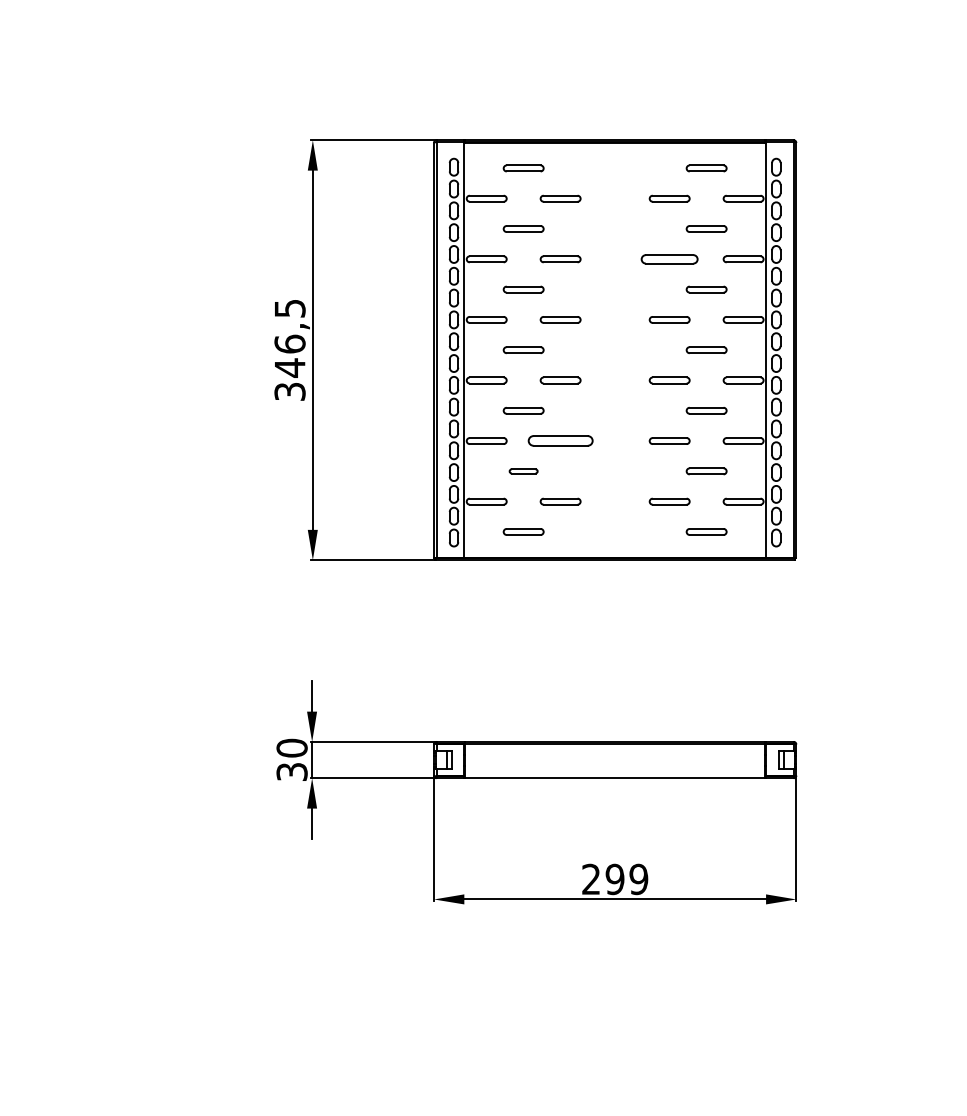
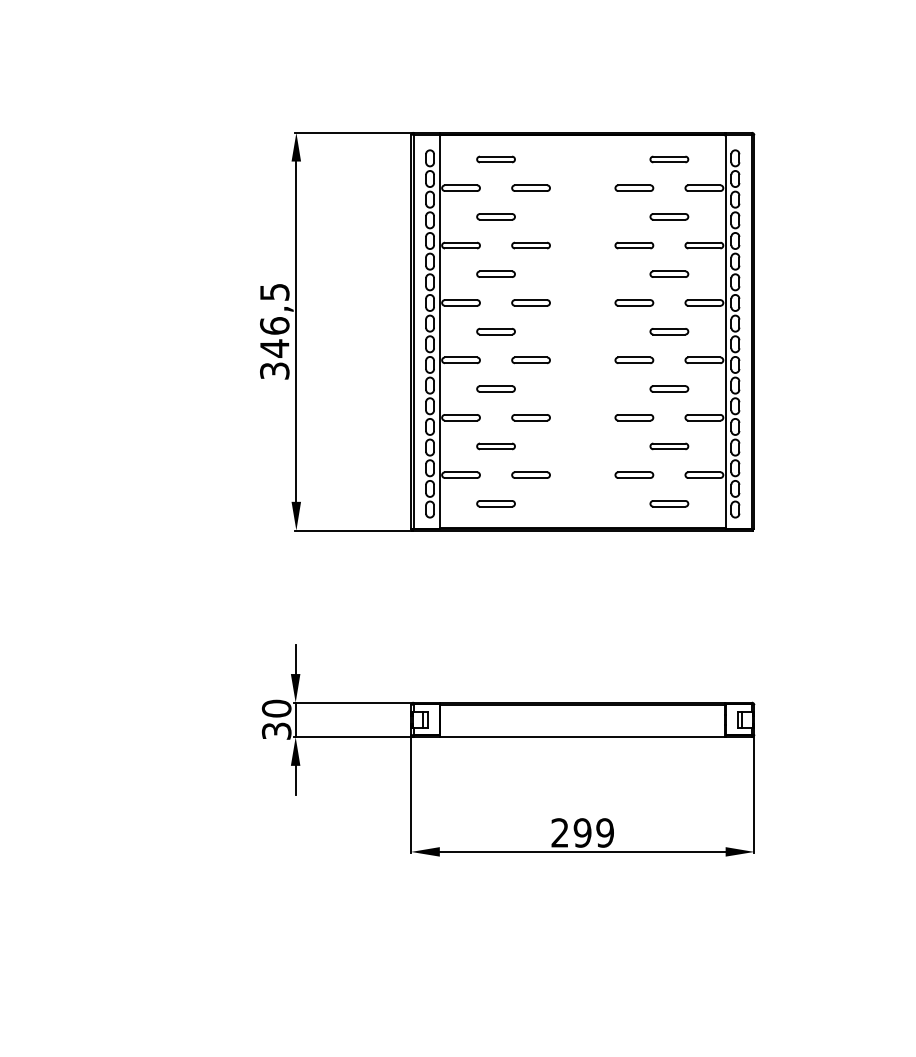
part: (669, 259) -> (634, 245), size x0.71
part: (560, 440) -> (530, 417), size x0.62
part: (523, 471) -> (495, 446), size x1.43

